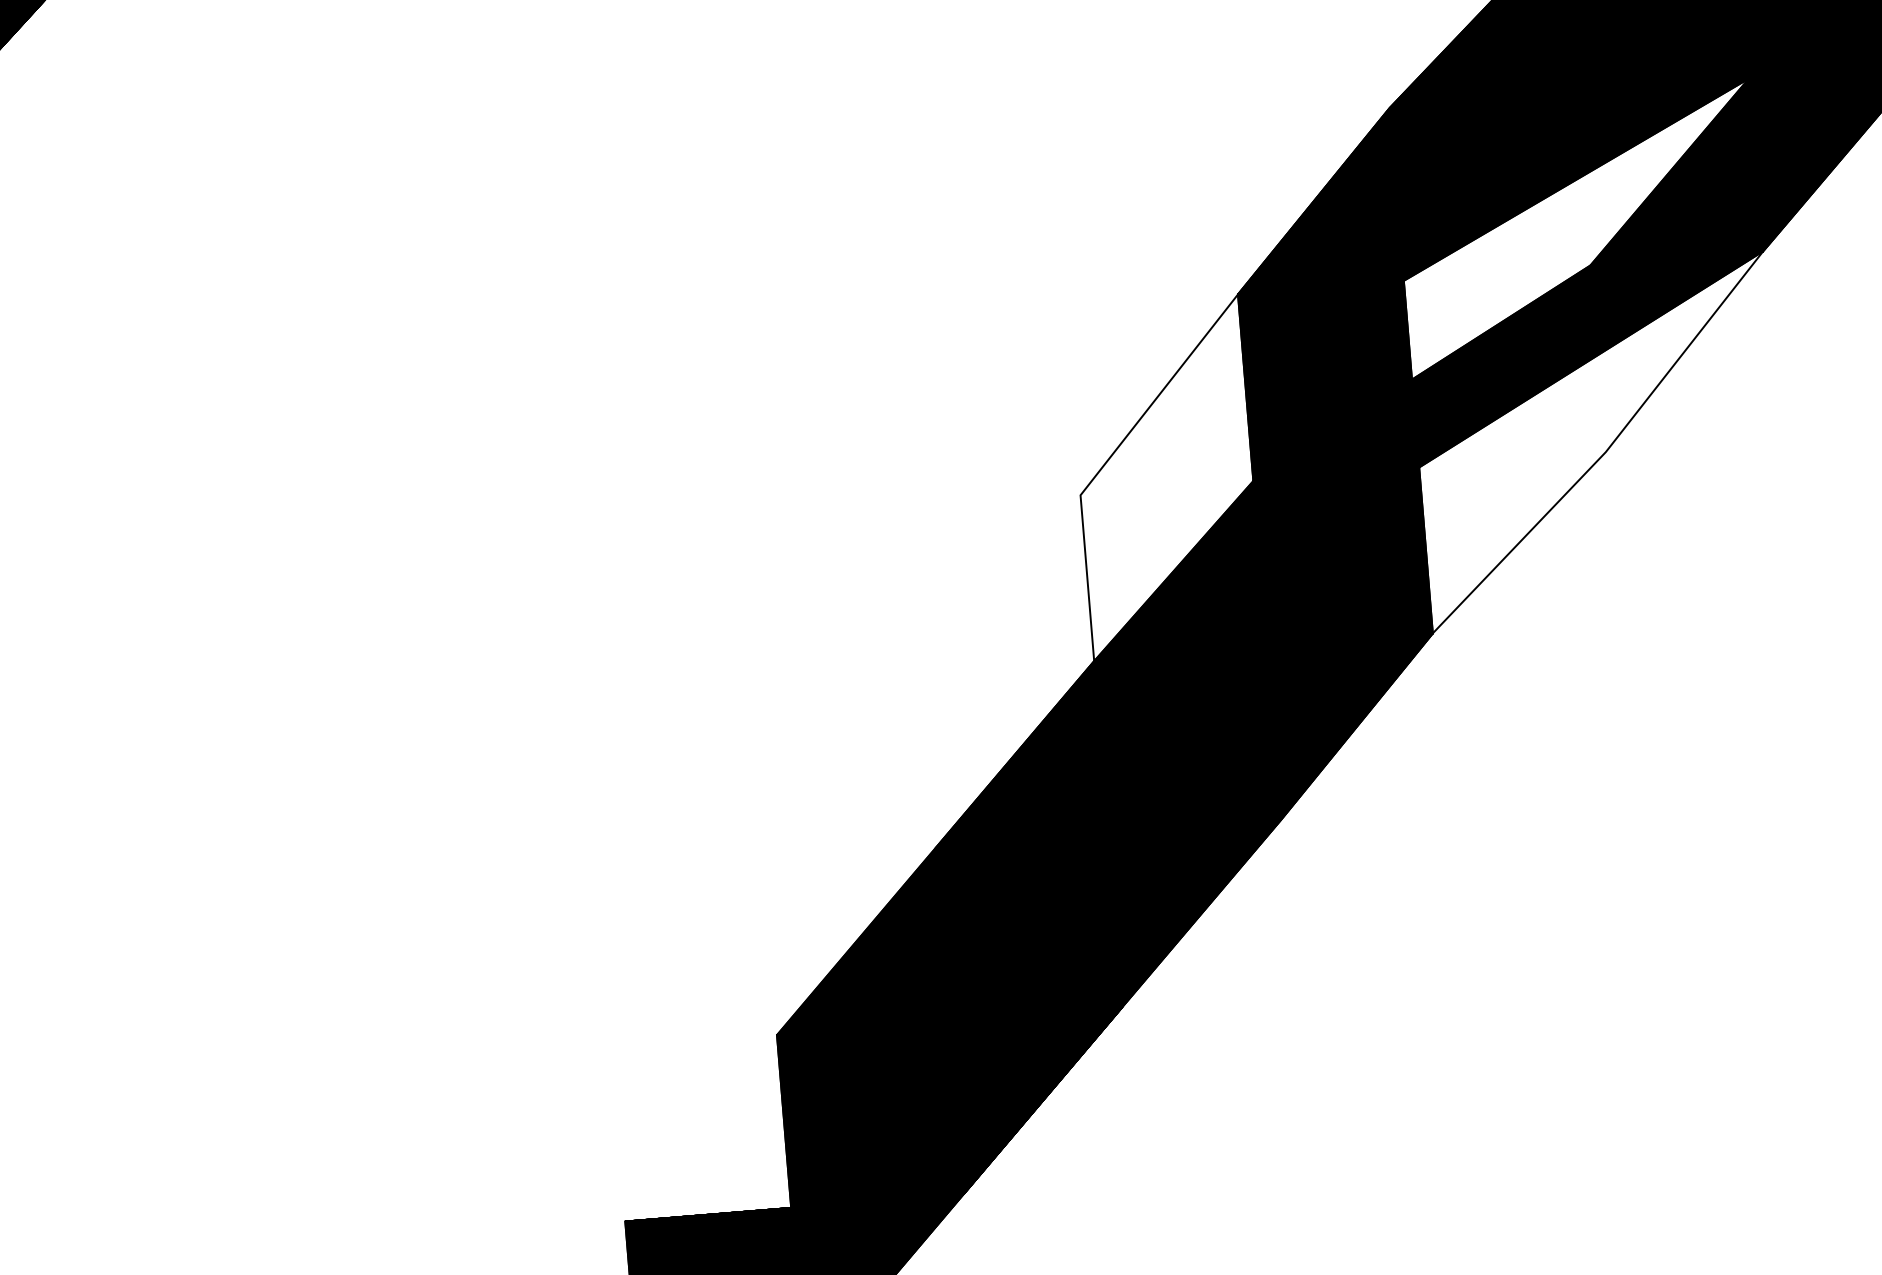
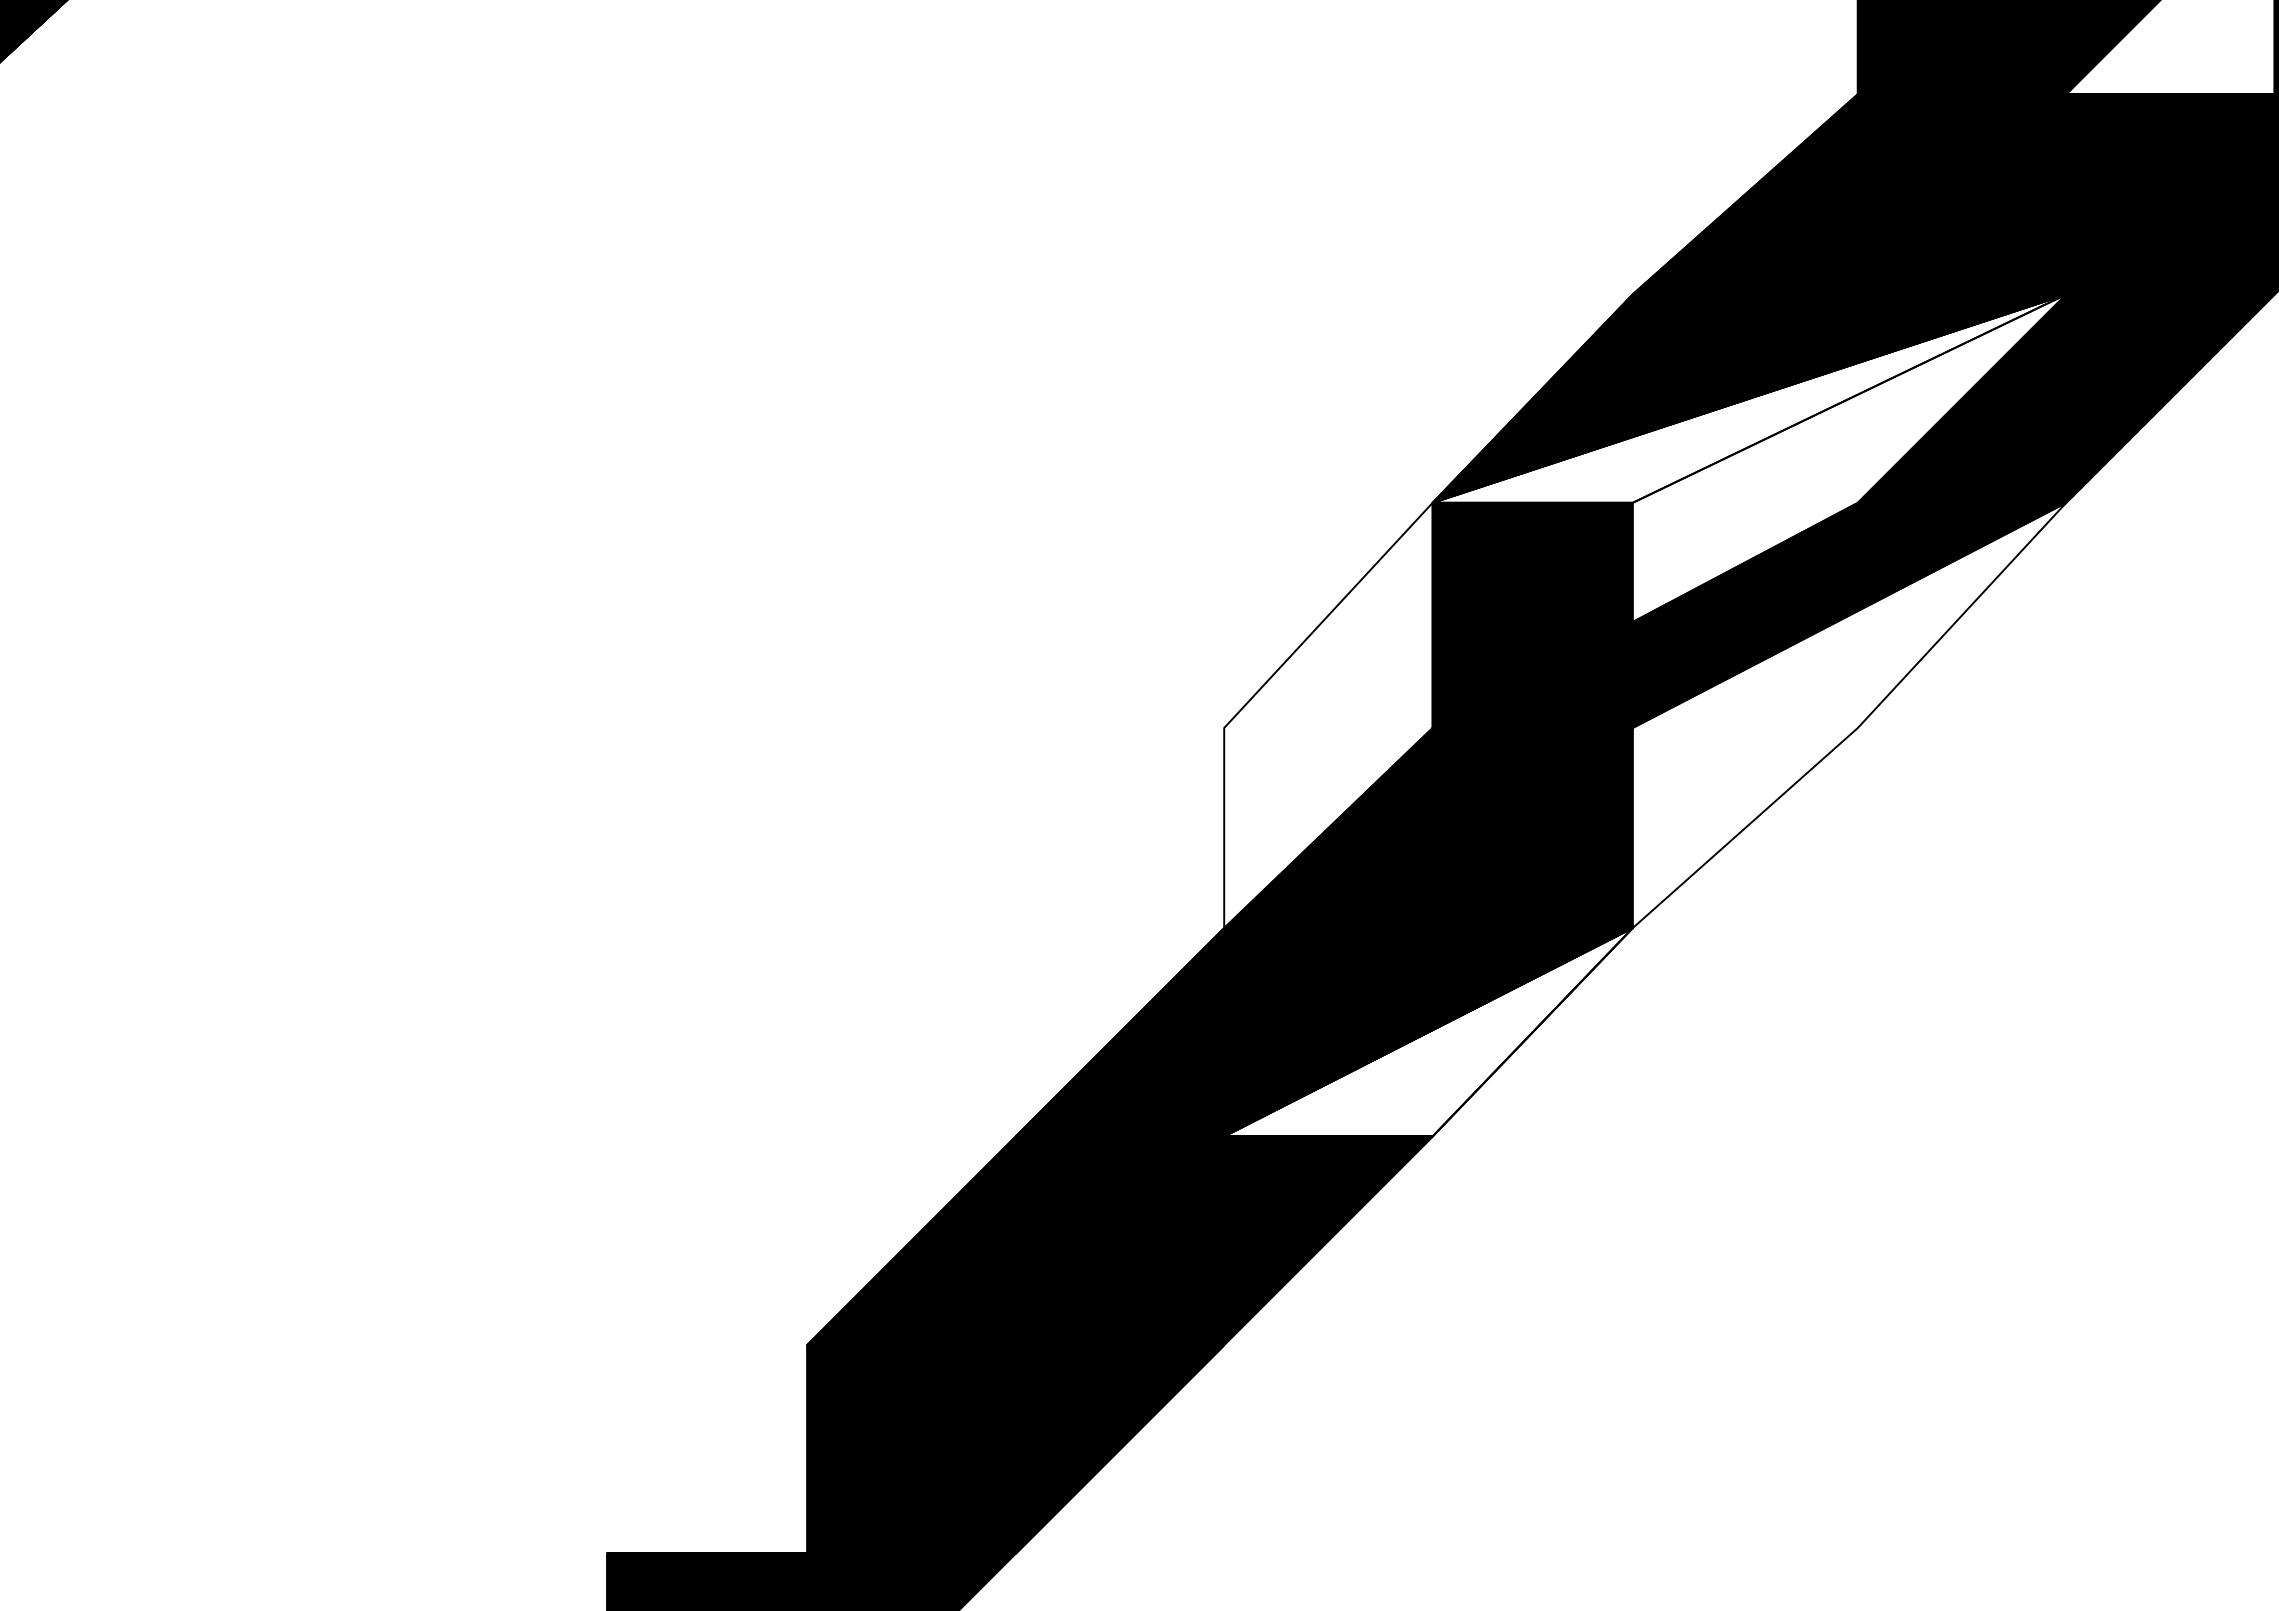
fill: (1493, 186) -> (1749, 398), removed
fill: (1270, 733) -> (1428, 1032), removed

